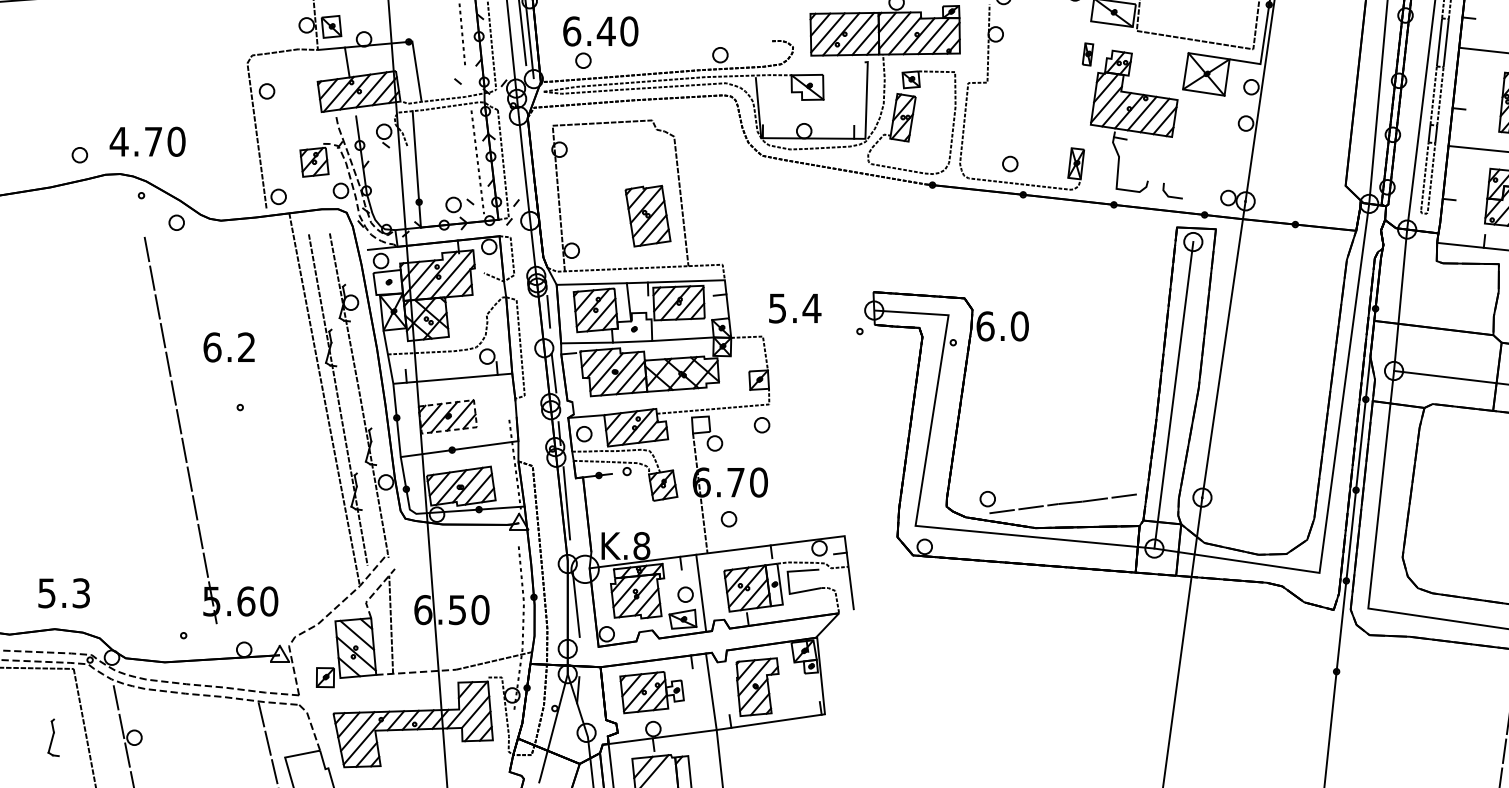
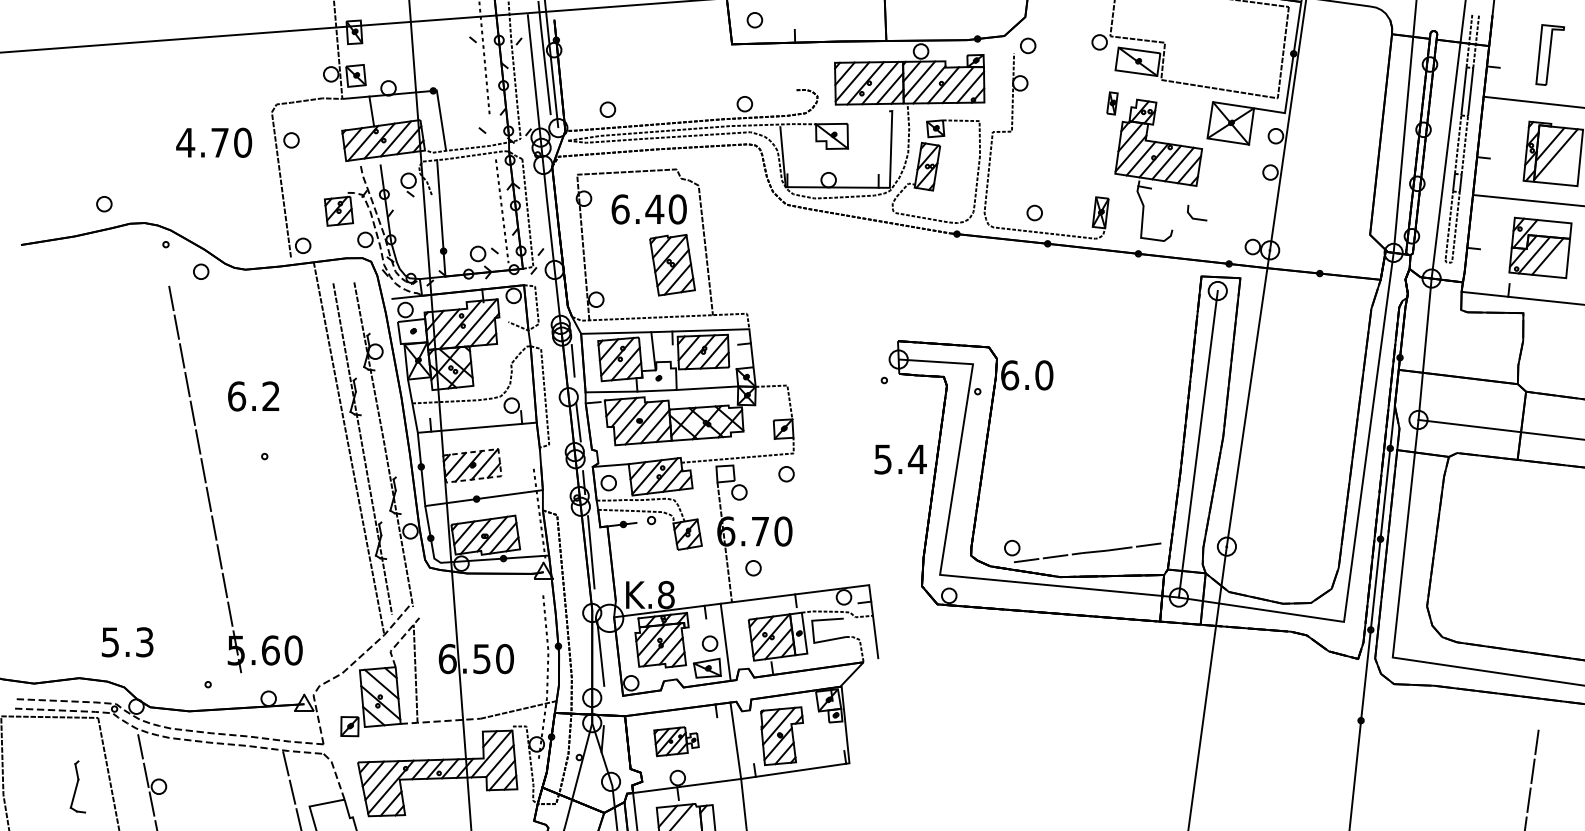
text: (600, 31) -> (648, 209), moved
text: (148, 141) -> (214, 142), moved
line: (1170, 195) -> (1194, 217), moved
text: (795, 308) -> (900, 459), moved
text: (64, 593) -> (127, 642), moved
part: (652, 692) -> (676, 741), size x0.7
part: (54, 737) -> (78, 786), size x1.4

